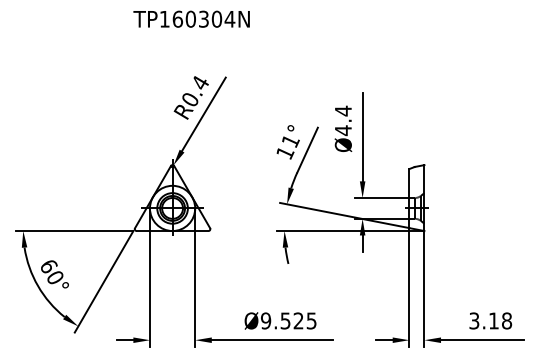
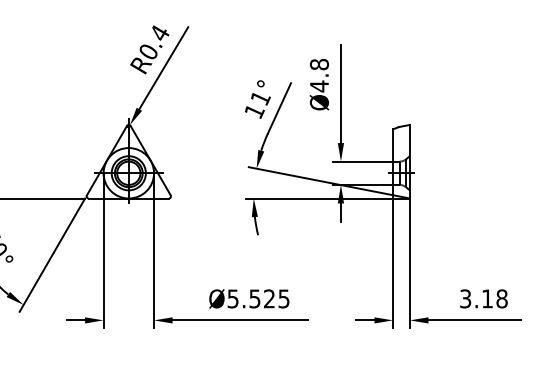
text: (342, 110) -> (318, 63), Ø4.4 -> Ø4.8
text: (266, 320) -> (233, 298), Ø9.525 -> Ø5.525

